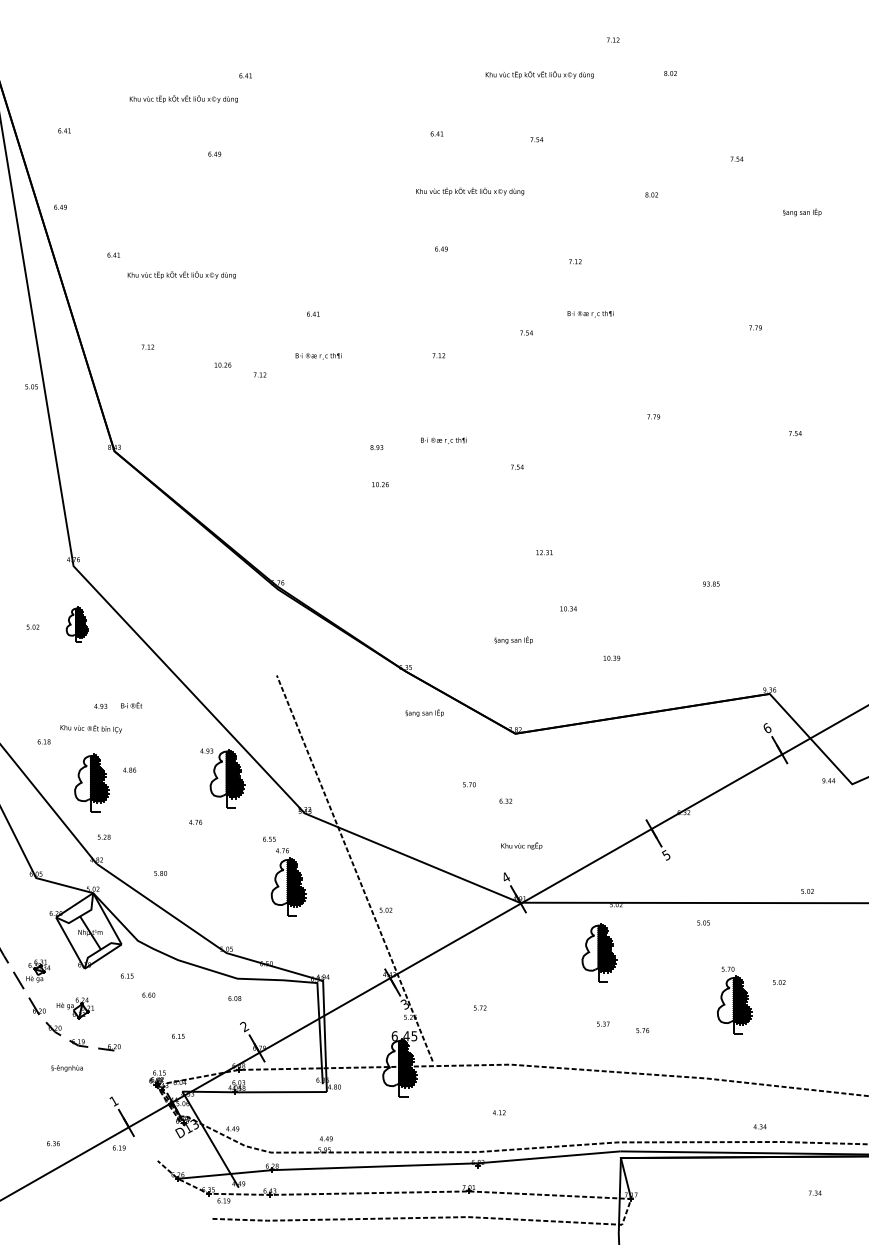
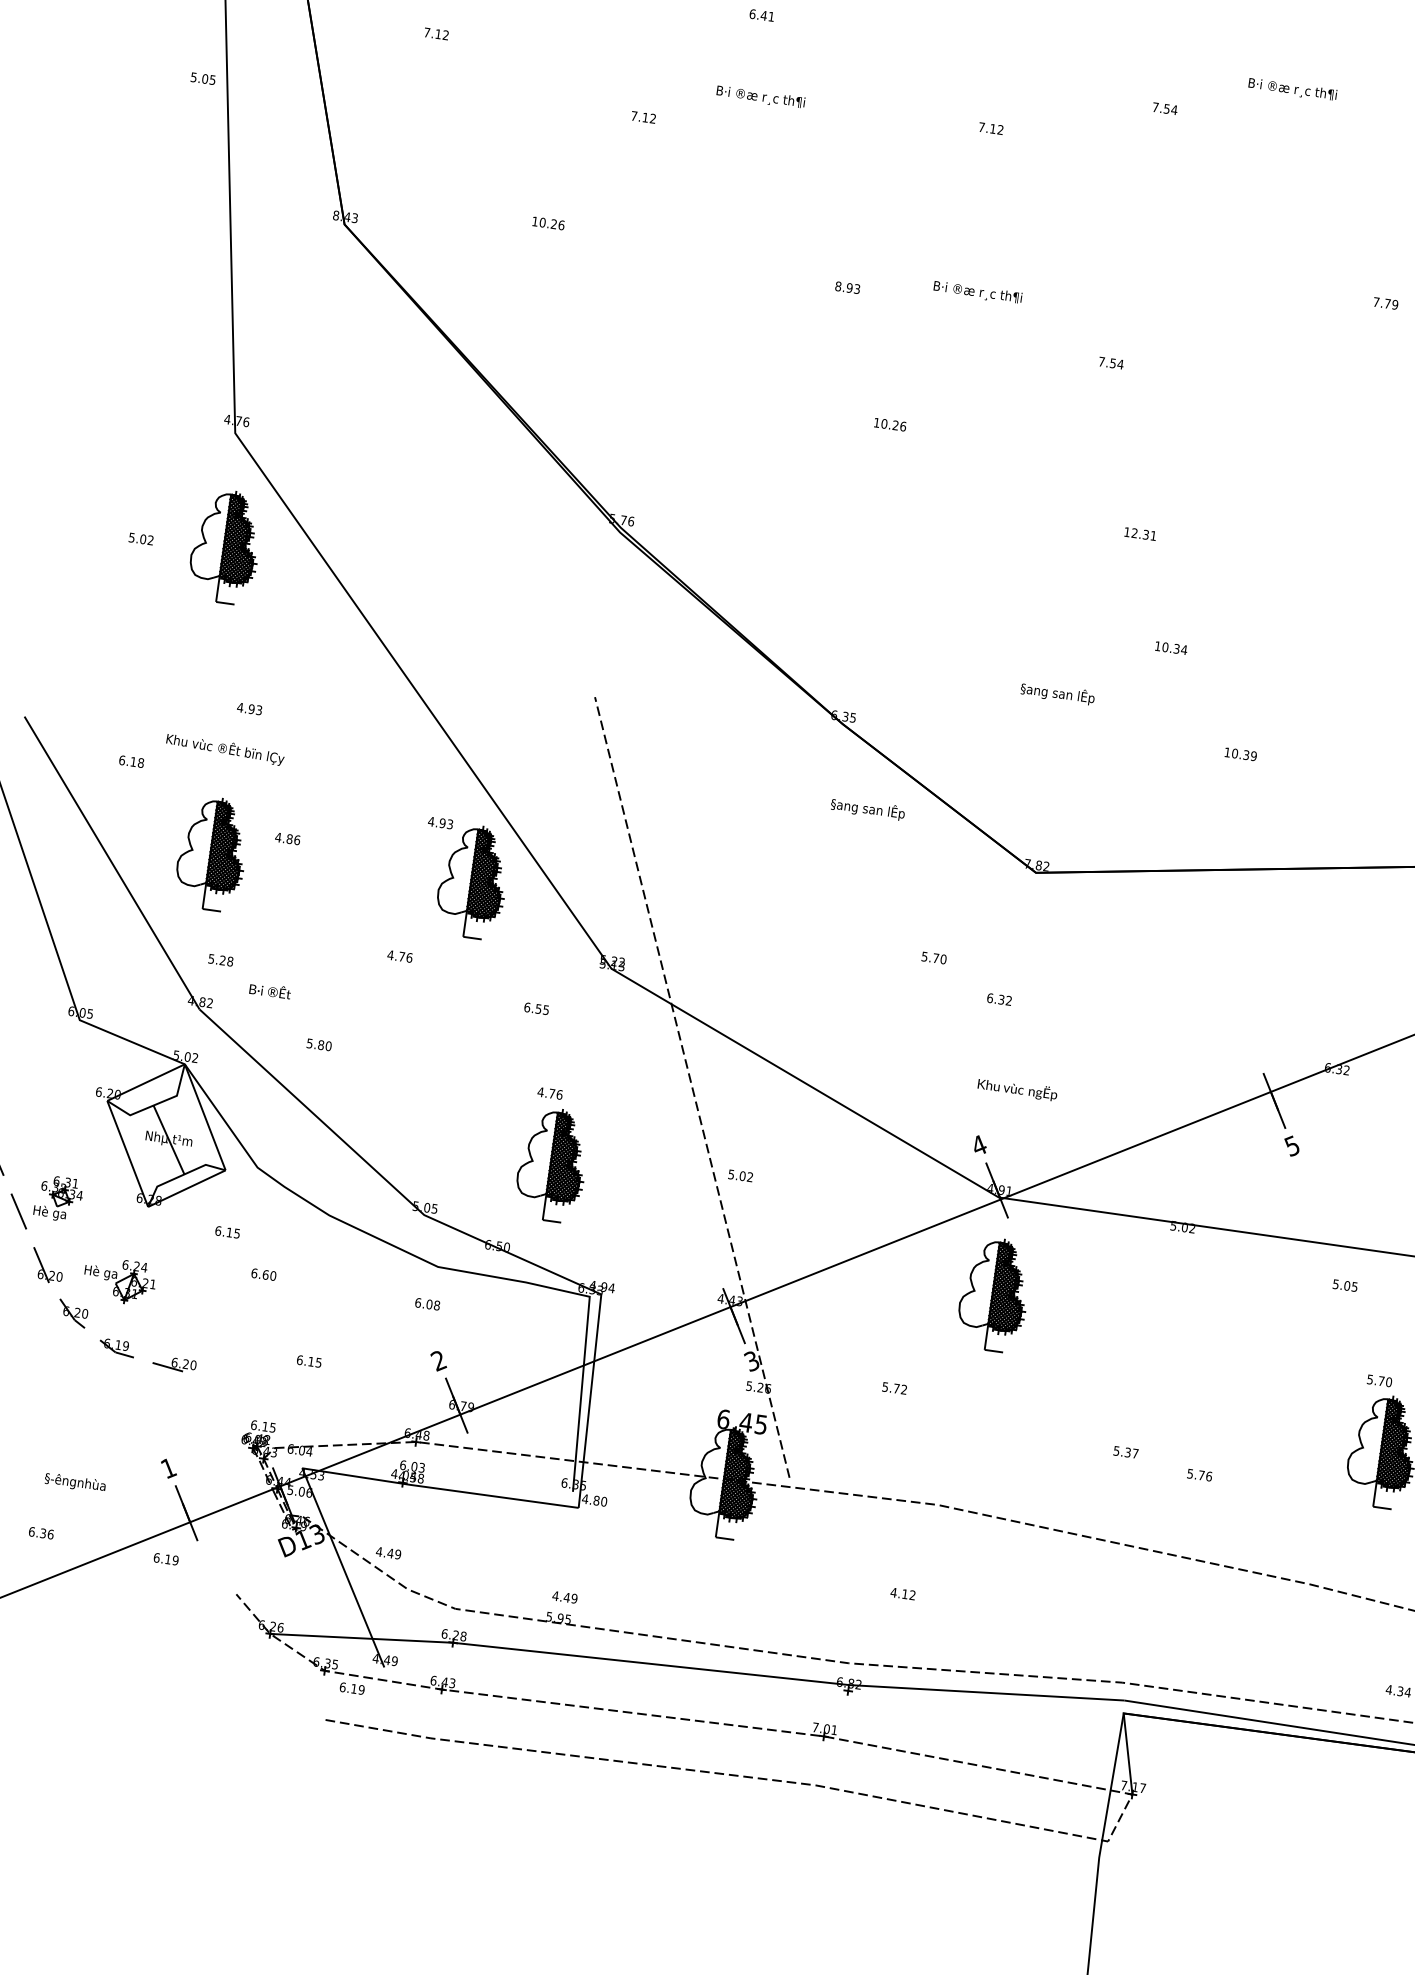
text: (222, 364) -> (547, 222), moved
text: (380, 484) -> (890, 424), moved
part: (76, 624) -> (225, 545), size x1.67
text: (131, 705) -> (269, 991), moved
part: (288, 882) -> (553, 1155), moved
part: (599, 952) -> (994, 1294), moved
text: (66, 1068) -> (73, 1482), moved

